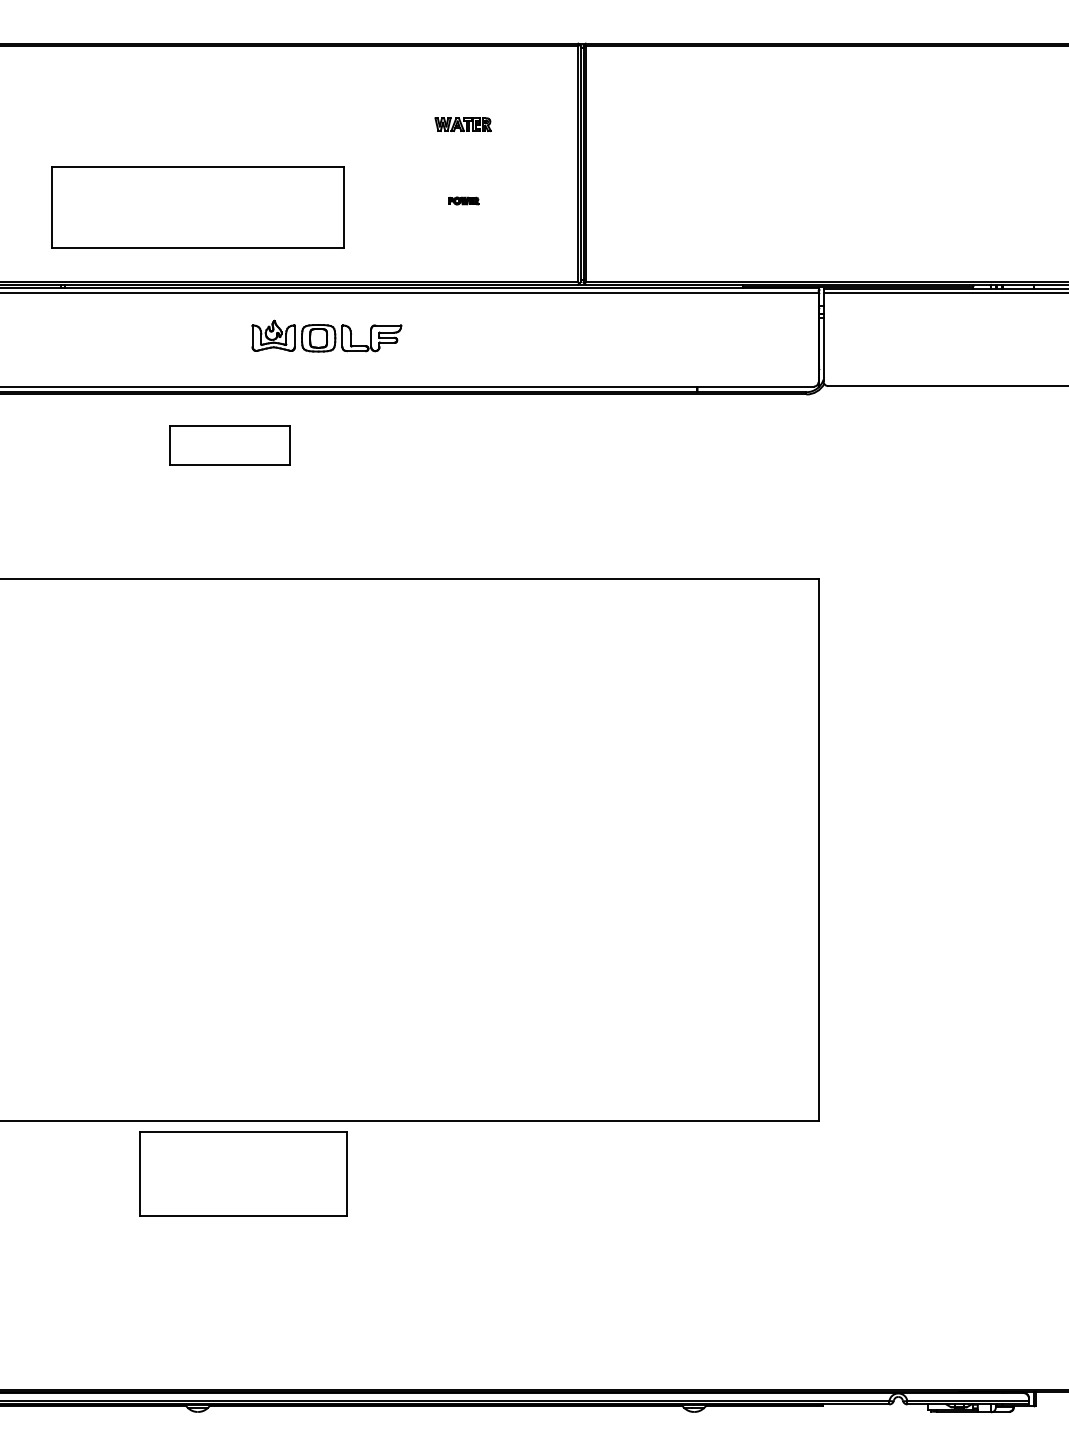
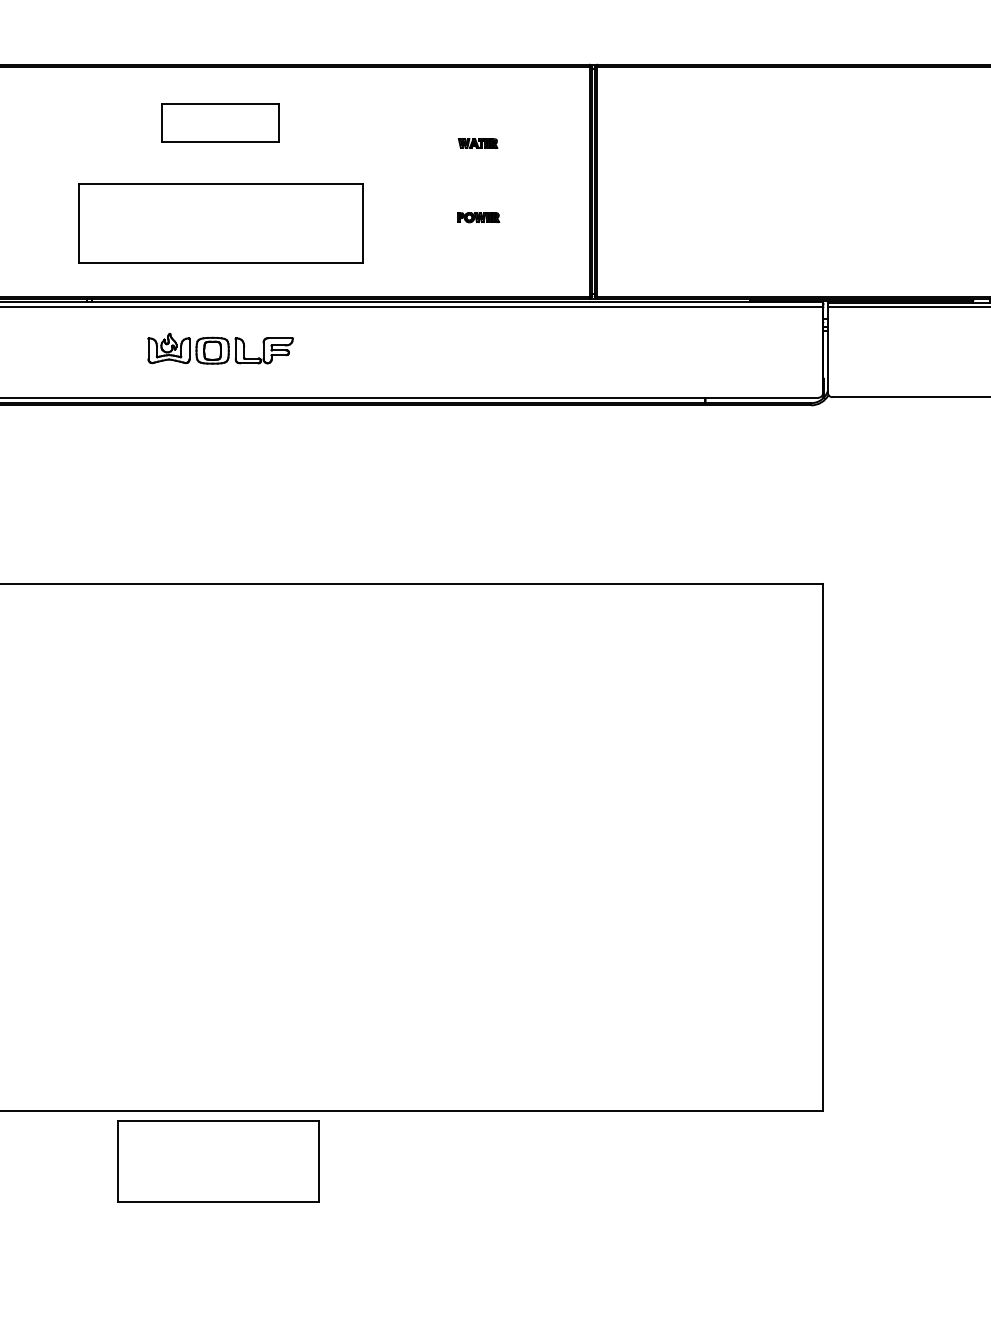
part: (462, 124) -> (477, 143), size x0.71
part: (463, 200) -> (478, 217), size x1.43
part: (326, 335) -> (220, 348), moved
part: (229, 445) -> (220, 122), moved
part: (243, 1173) -> (218, 1161), moved

